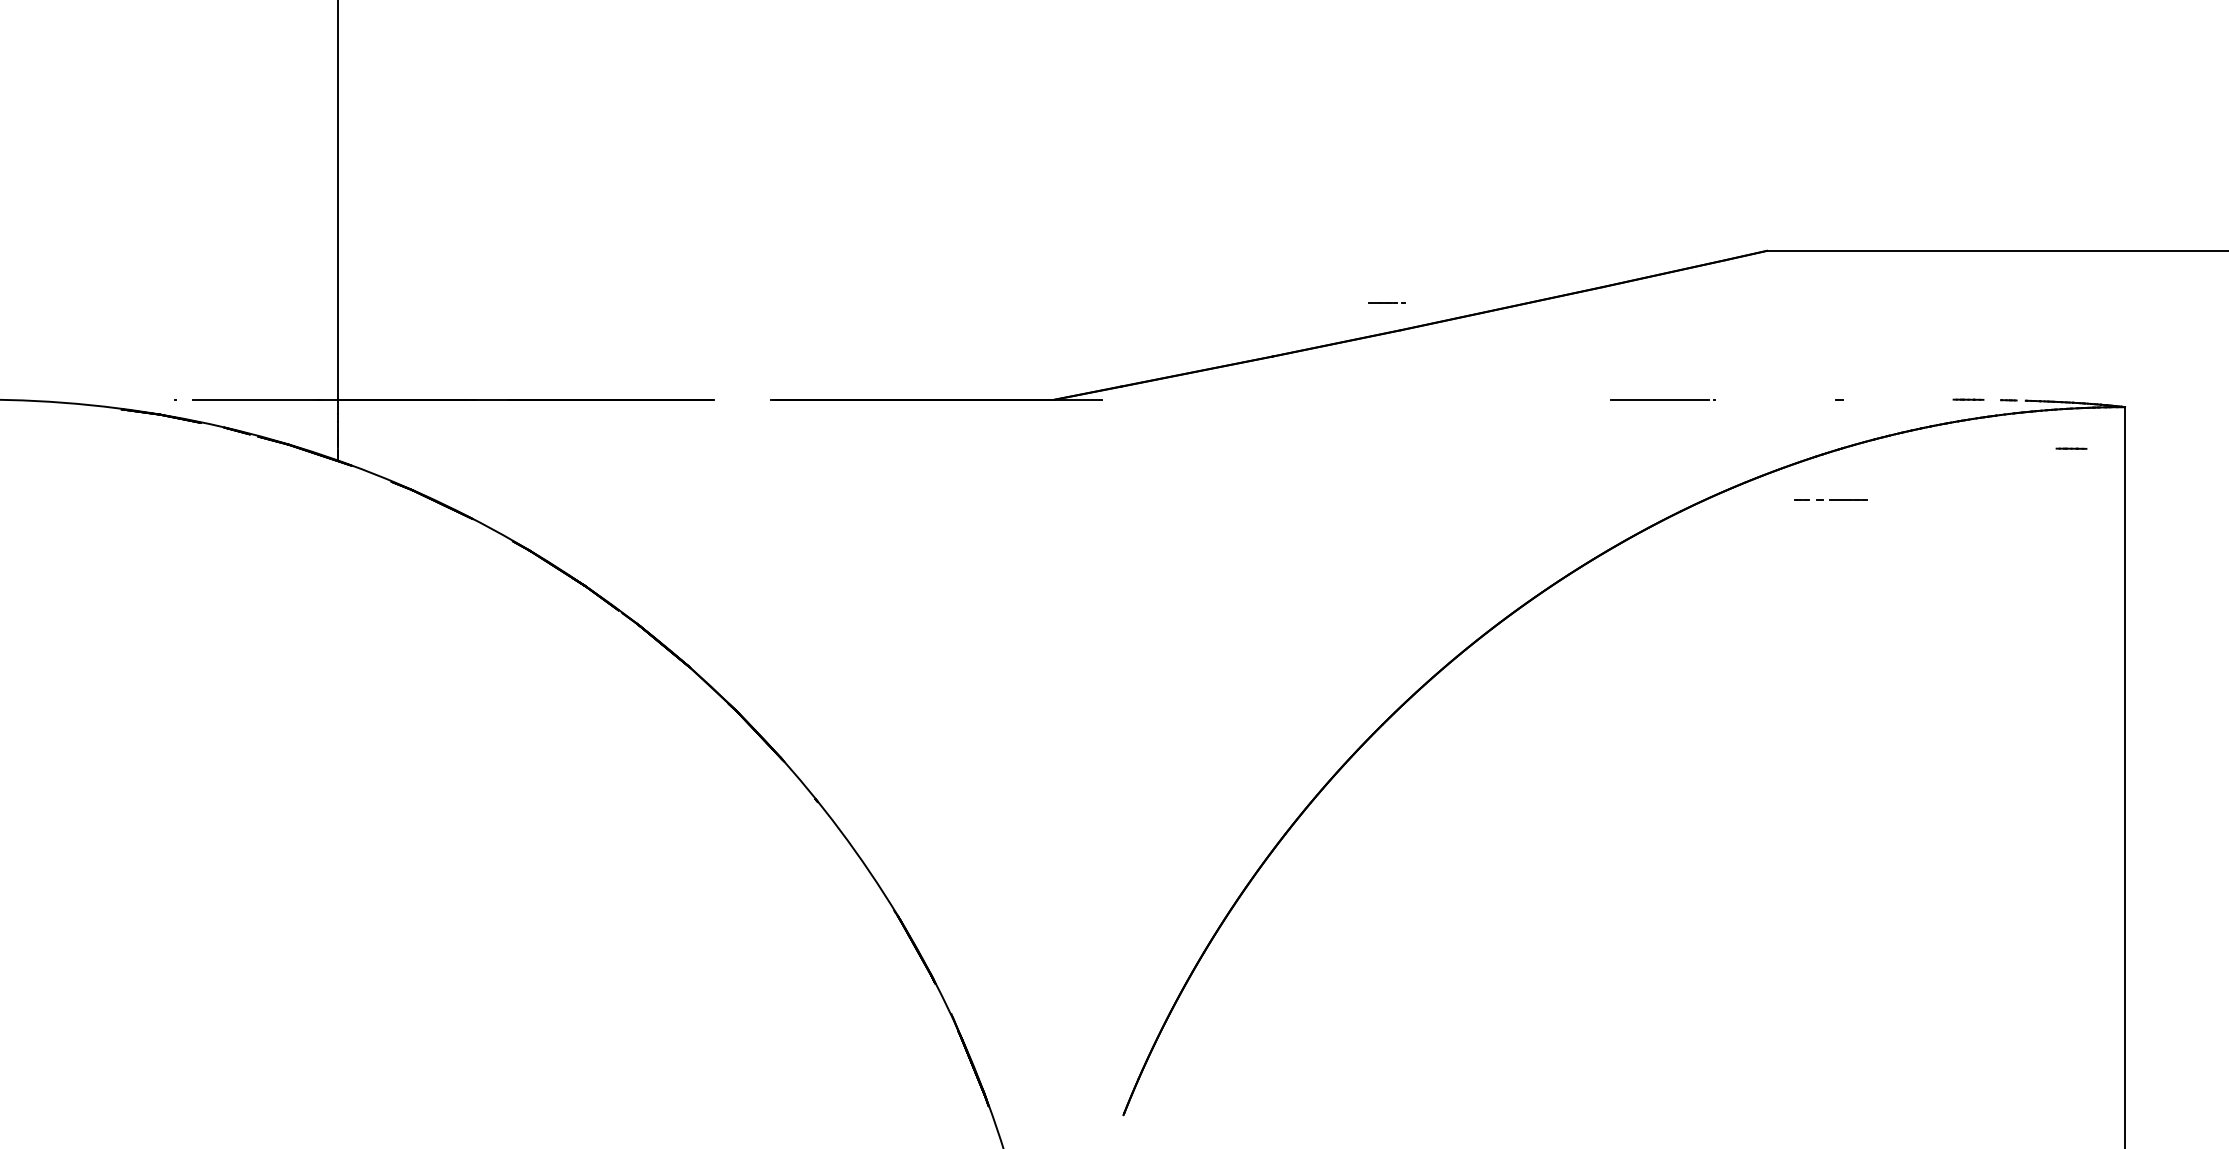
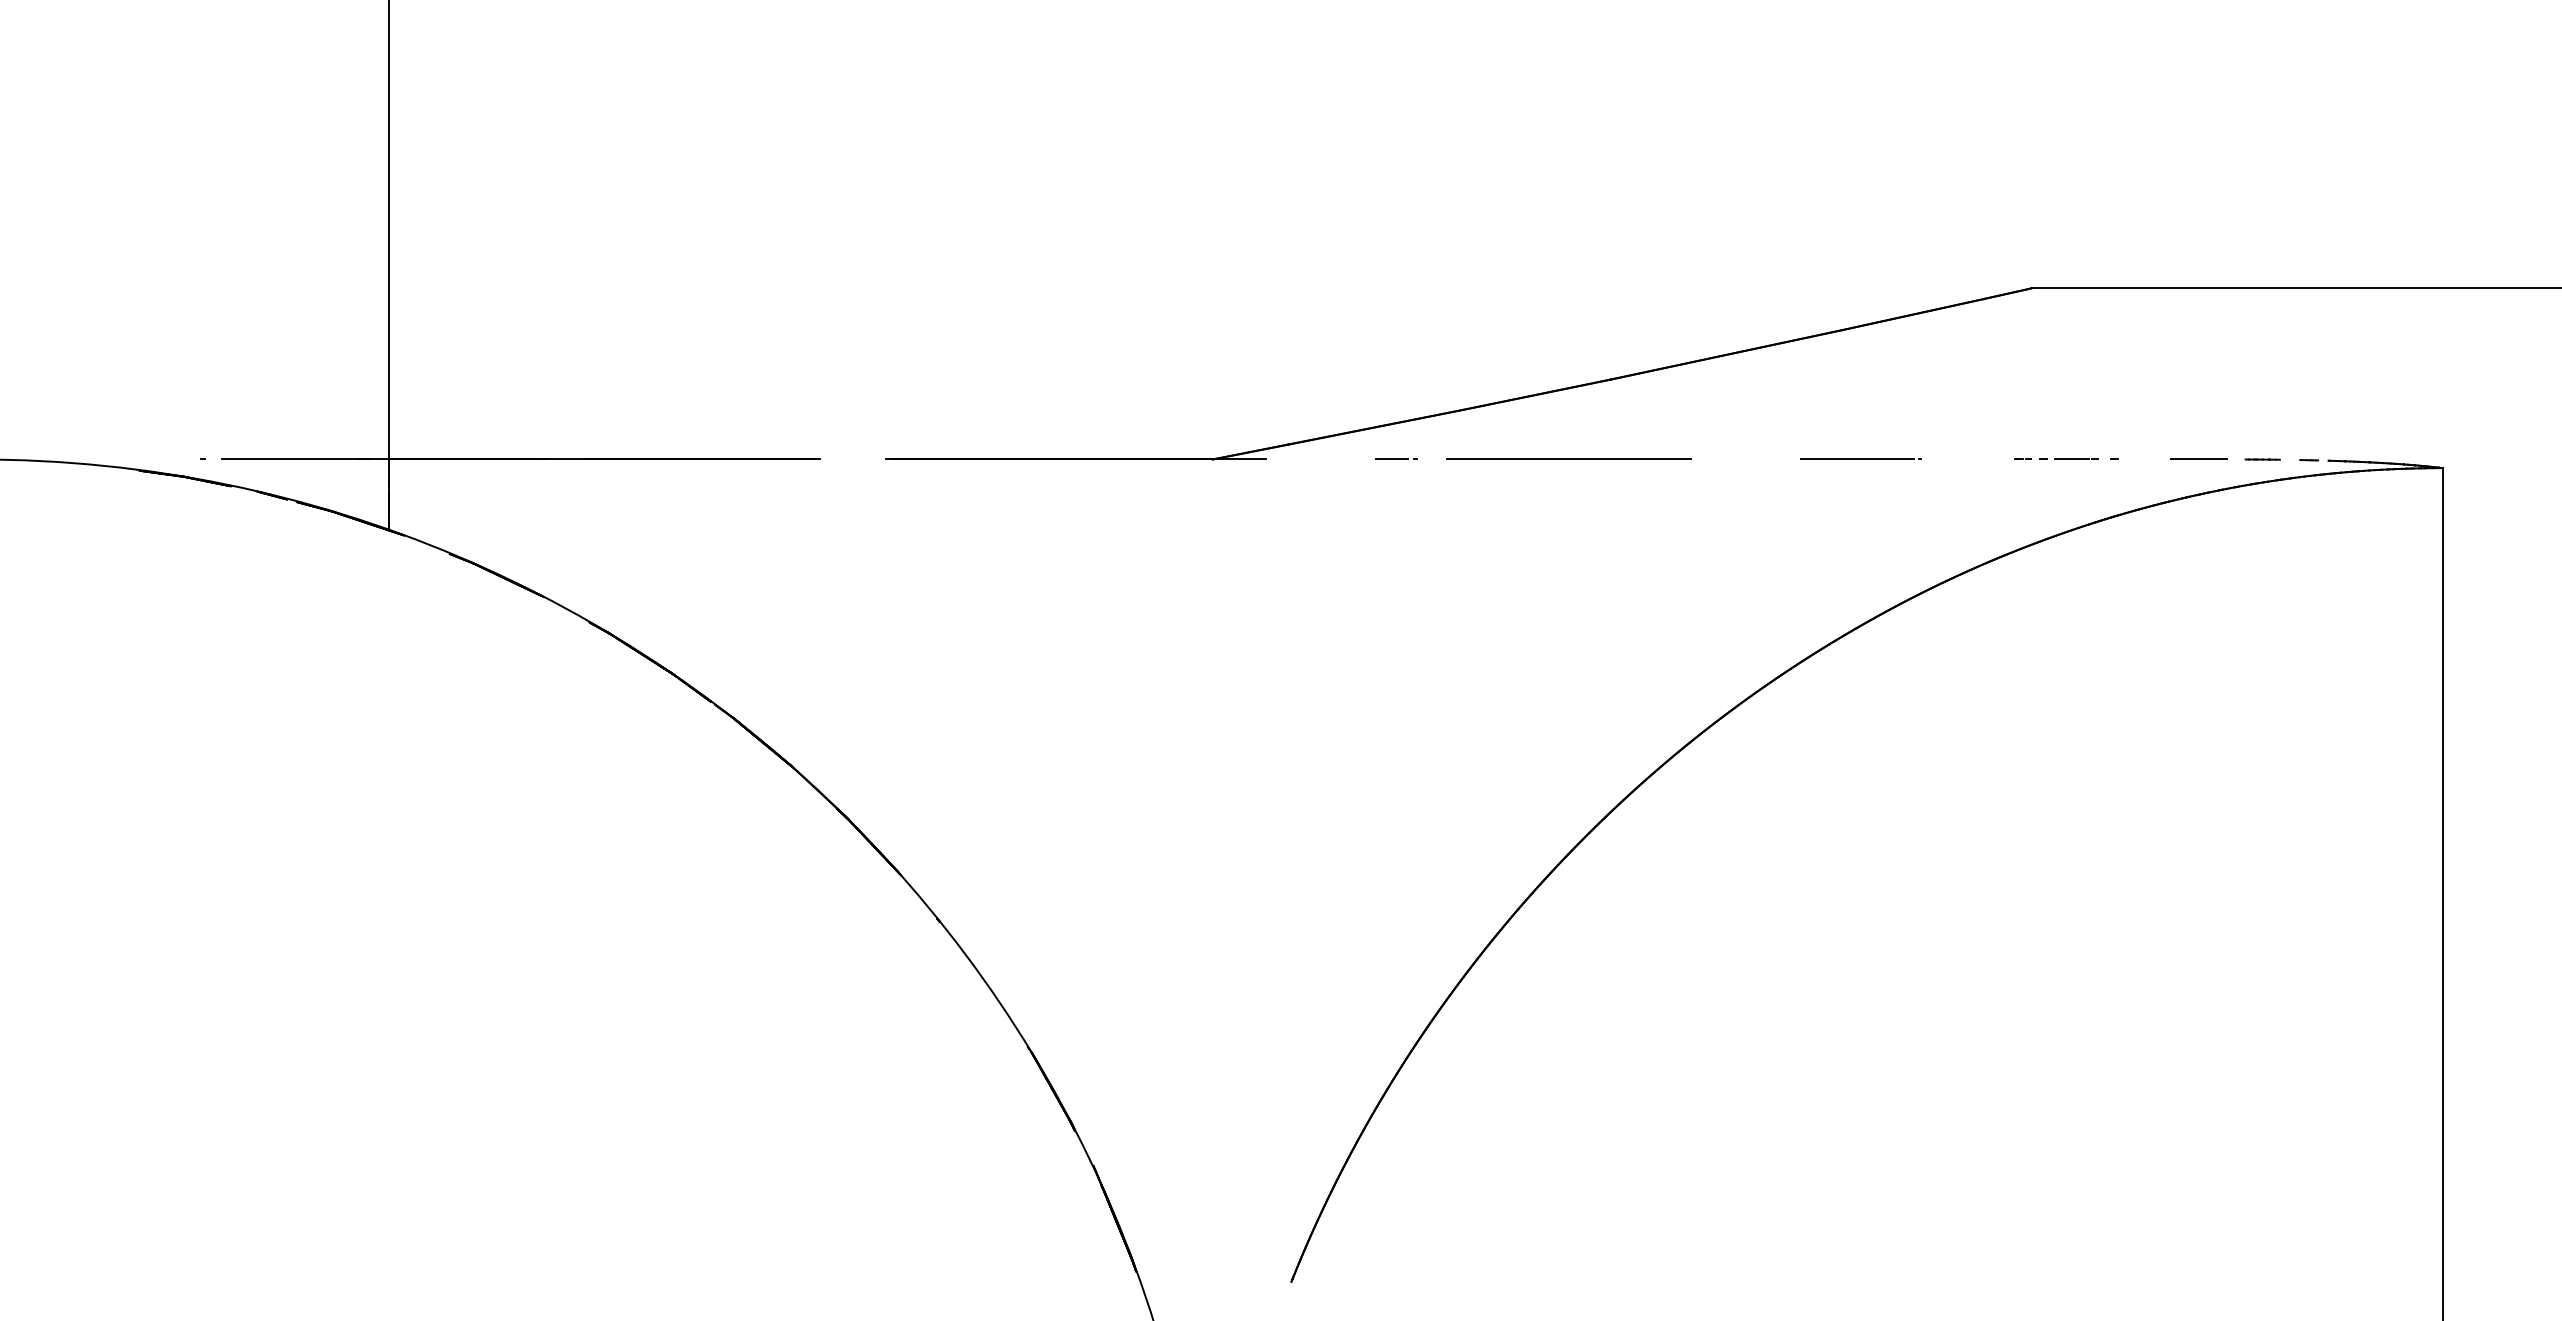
line: (1386, 302) -> (1395, 459), moved
line: (1364, 399) -> (1568, 459), added
line: (1662, 399) -> (1860, 459), moved
line: (1912, 399) -> (2198, 459), added
line: (2071, 448) -> (2381, 515), removed
line: (1830, 499) -> (2055, 459), moved

